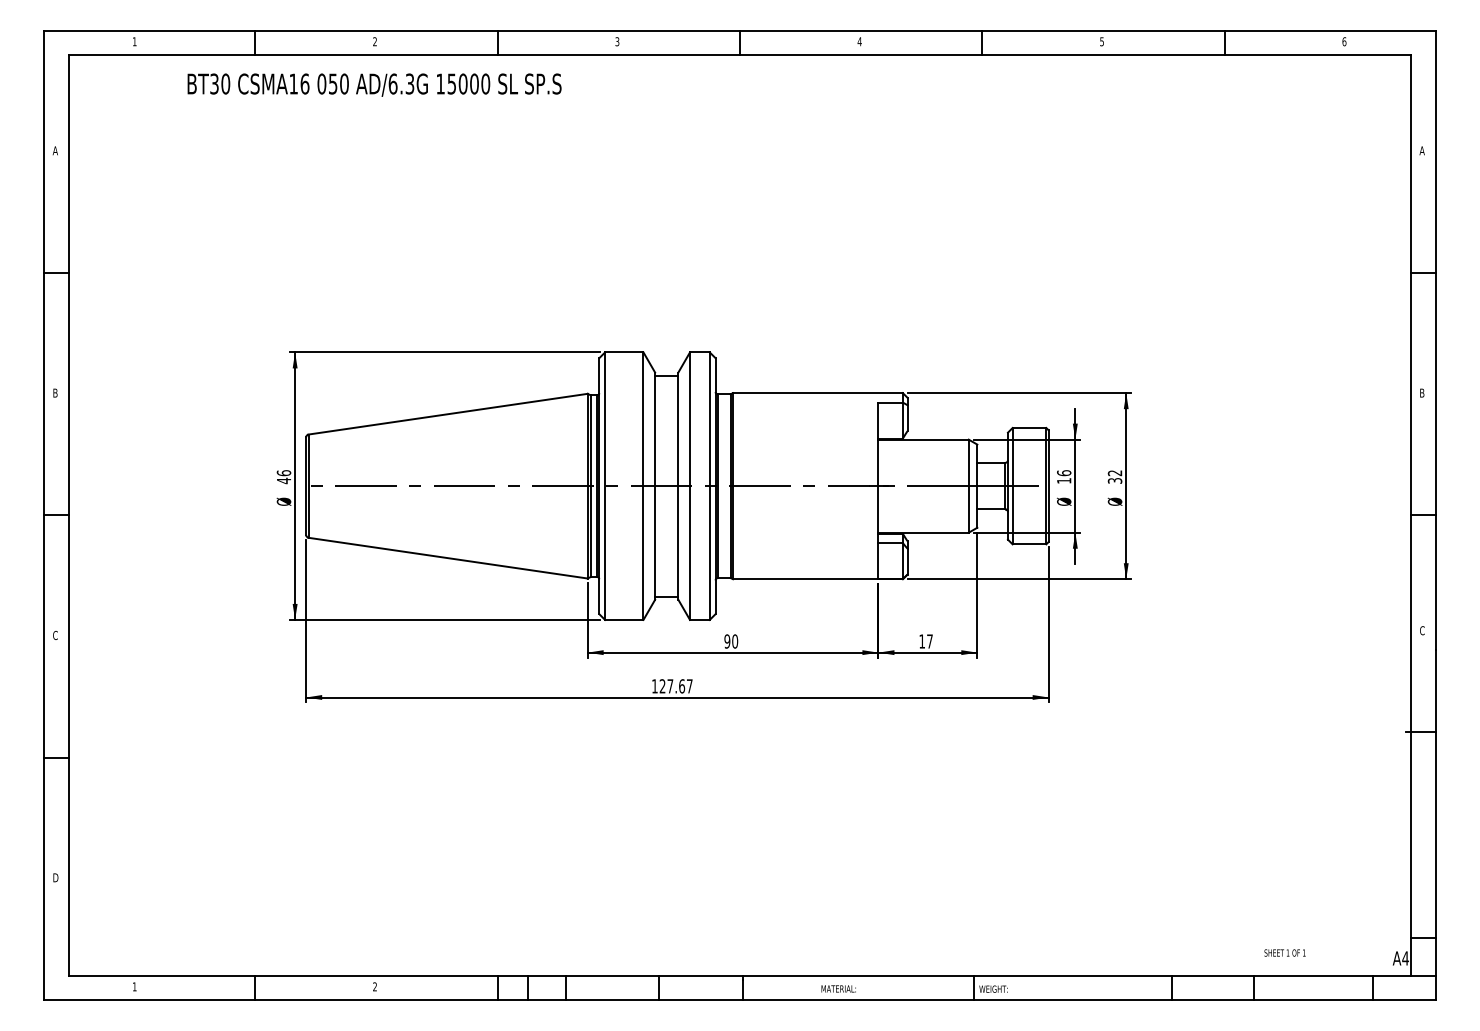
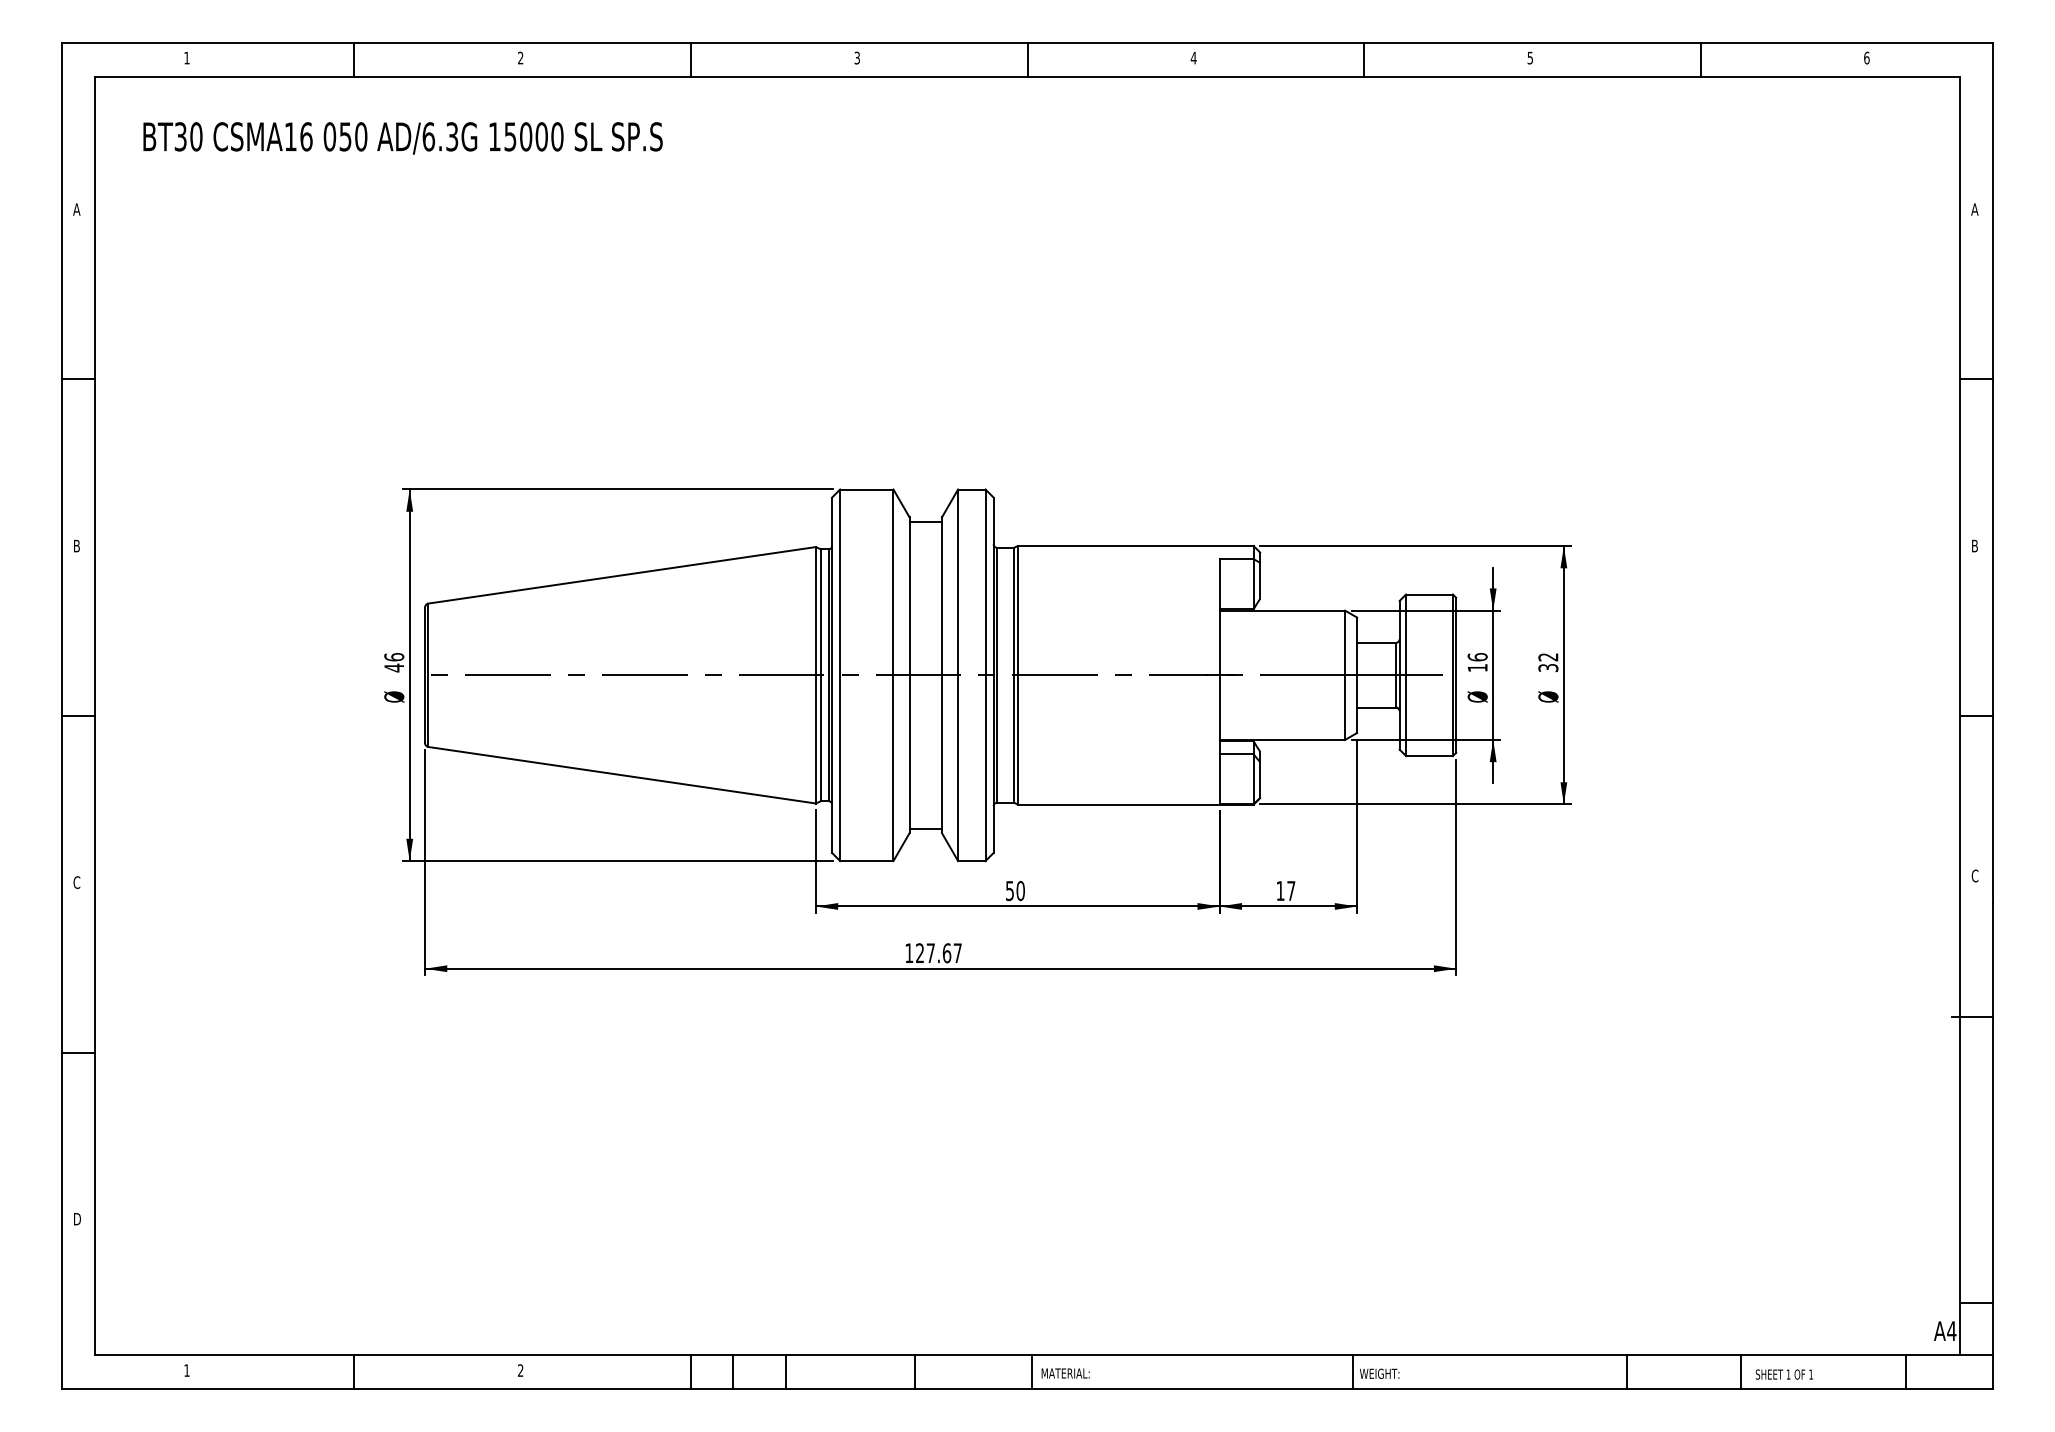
text: (374, 85) -> (402, 138), moved
text: (727, 641) -> (1009, 890), 90 -> 50
text: (1284, 952) -> (1783, 1374), moved
text: (838, 988) -> (1065, 1373), moved

